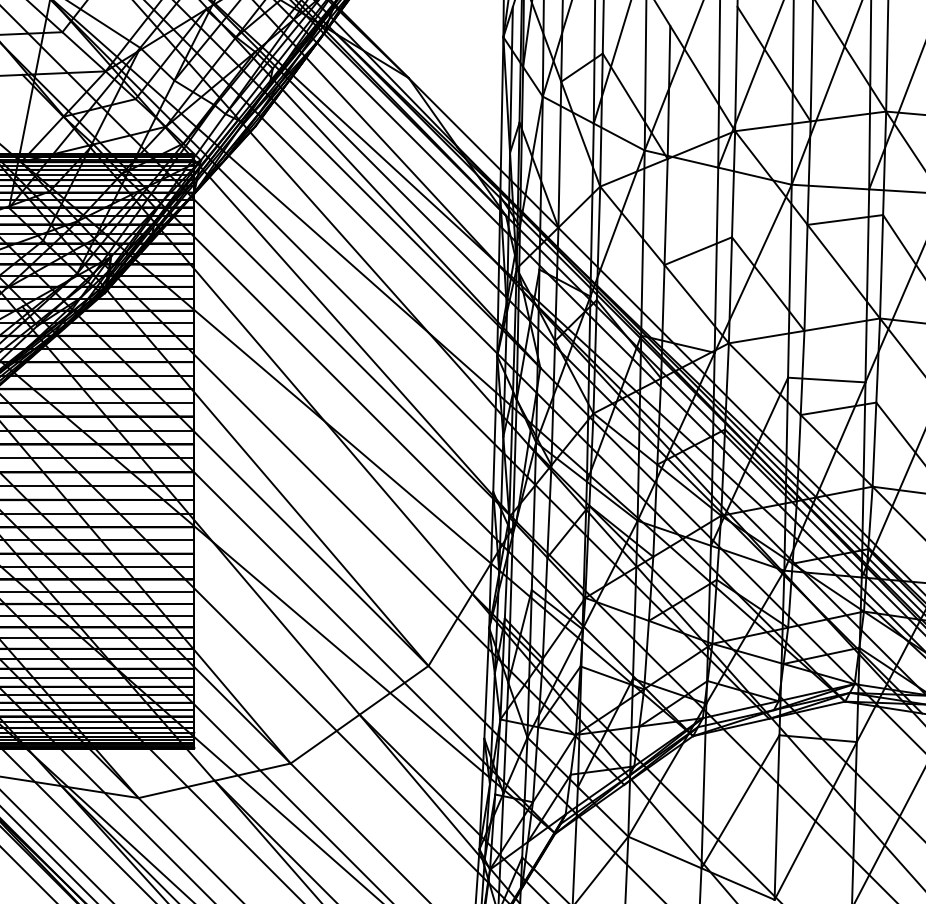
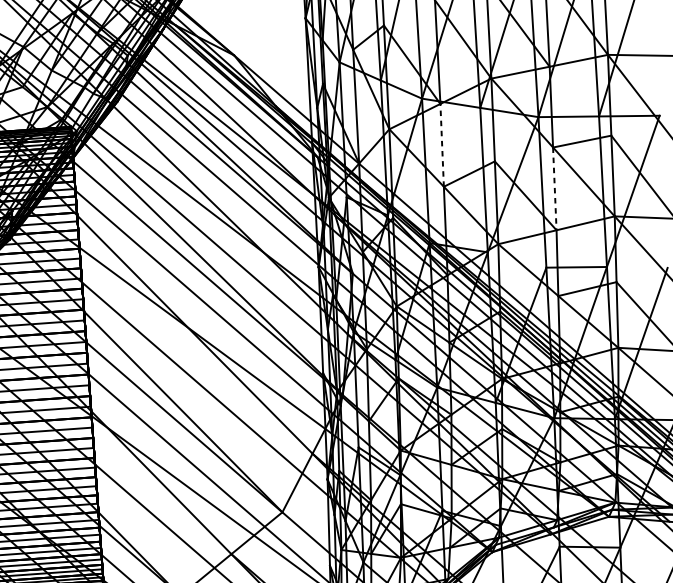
line: (666, 211) -> (442, 144), solid -> dashed
line: (806, 278) -> (555, 189), solid -> dashed

